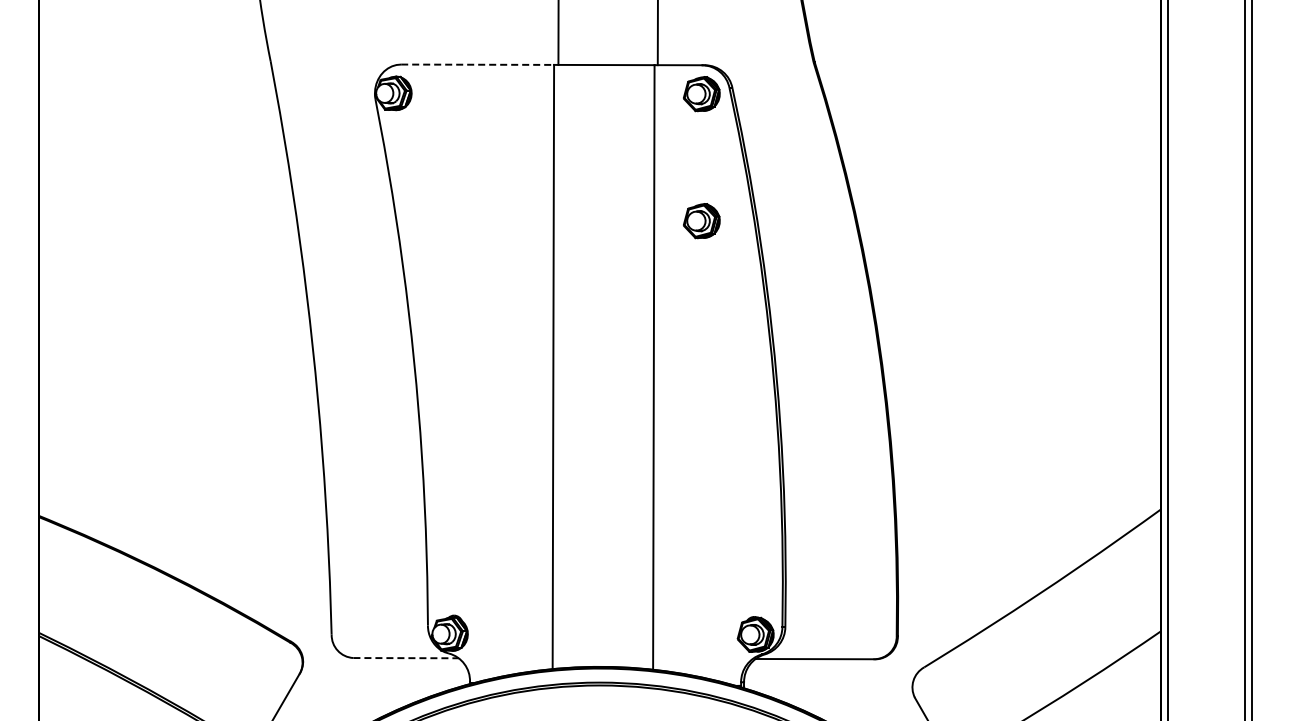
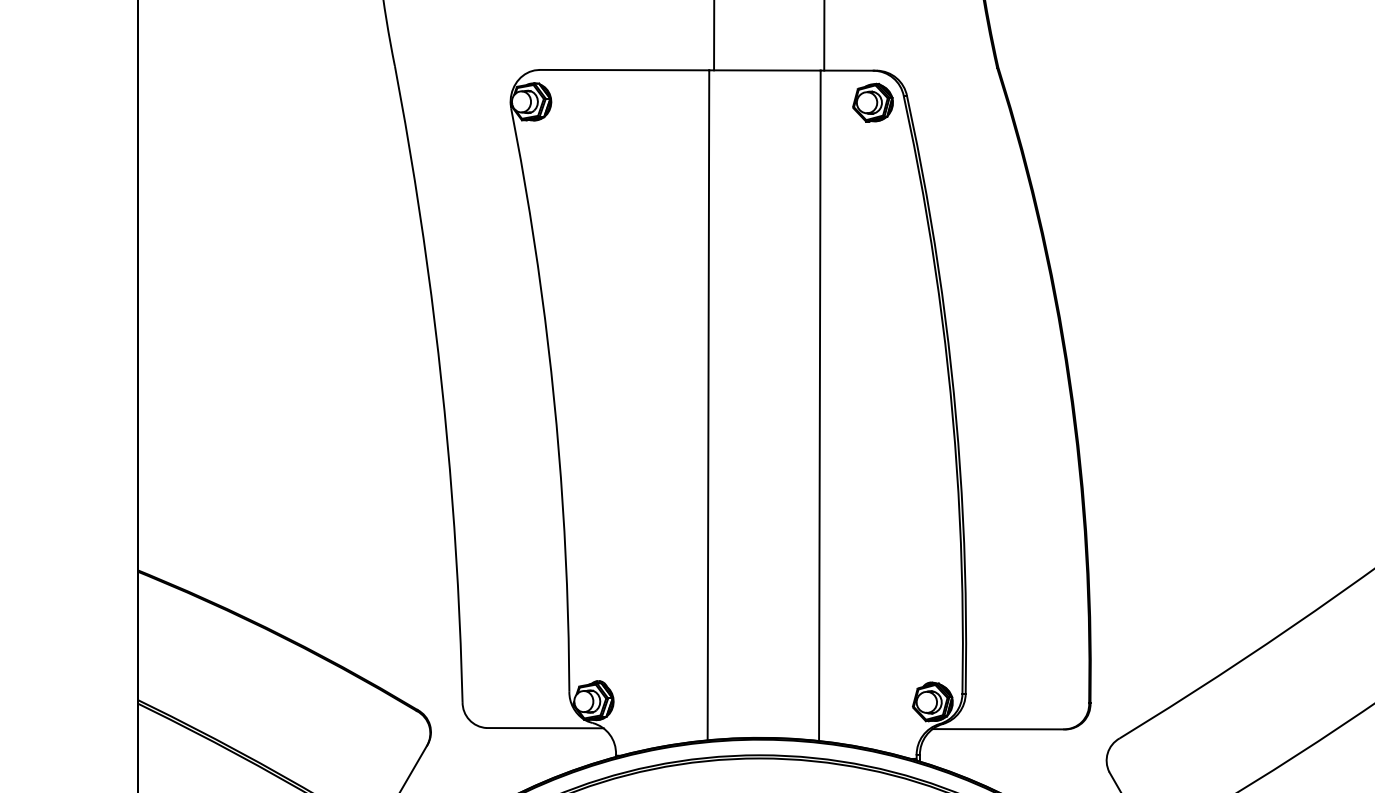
line: (478, 64) -> (625, 69), dashed -> solid
part: (701, 221) -> (872, 243), removed
line: (406, 658) -> (545, 728), dashed -> solid

